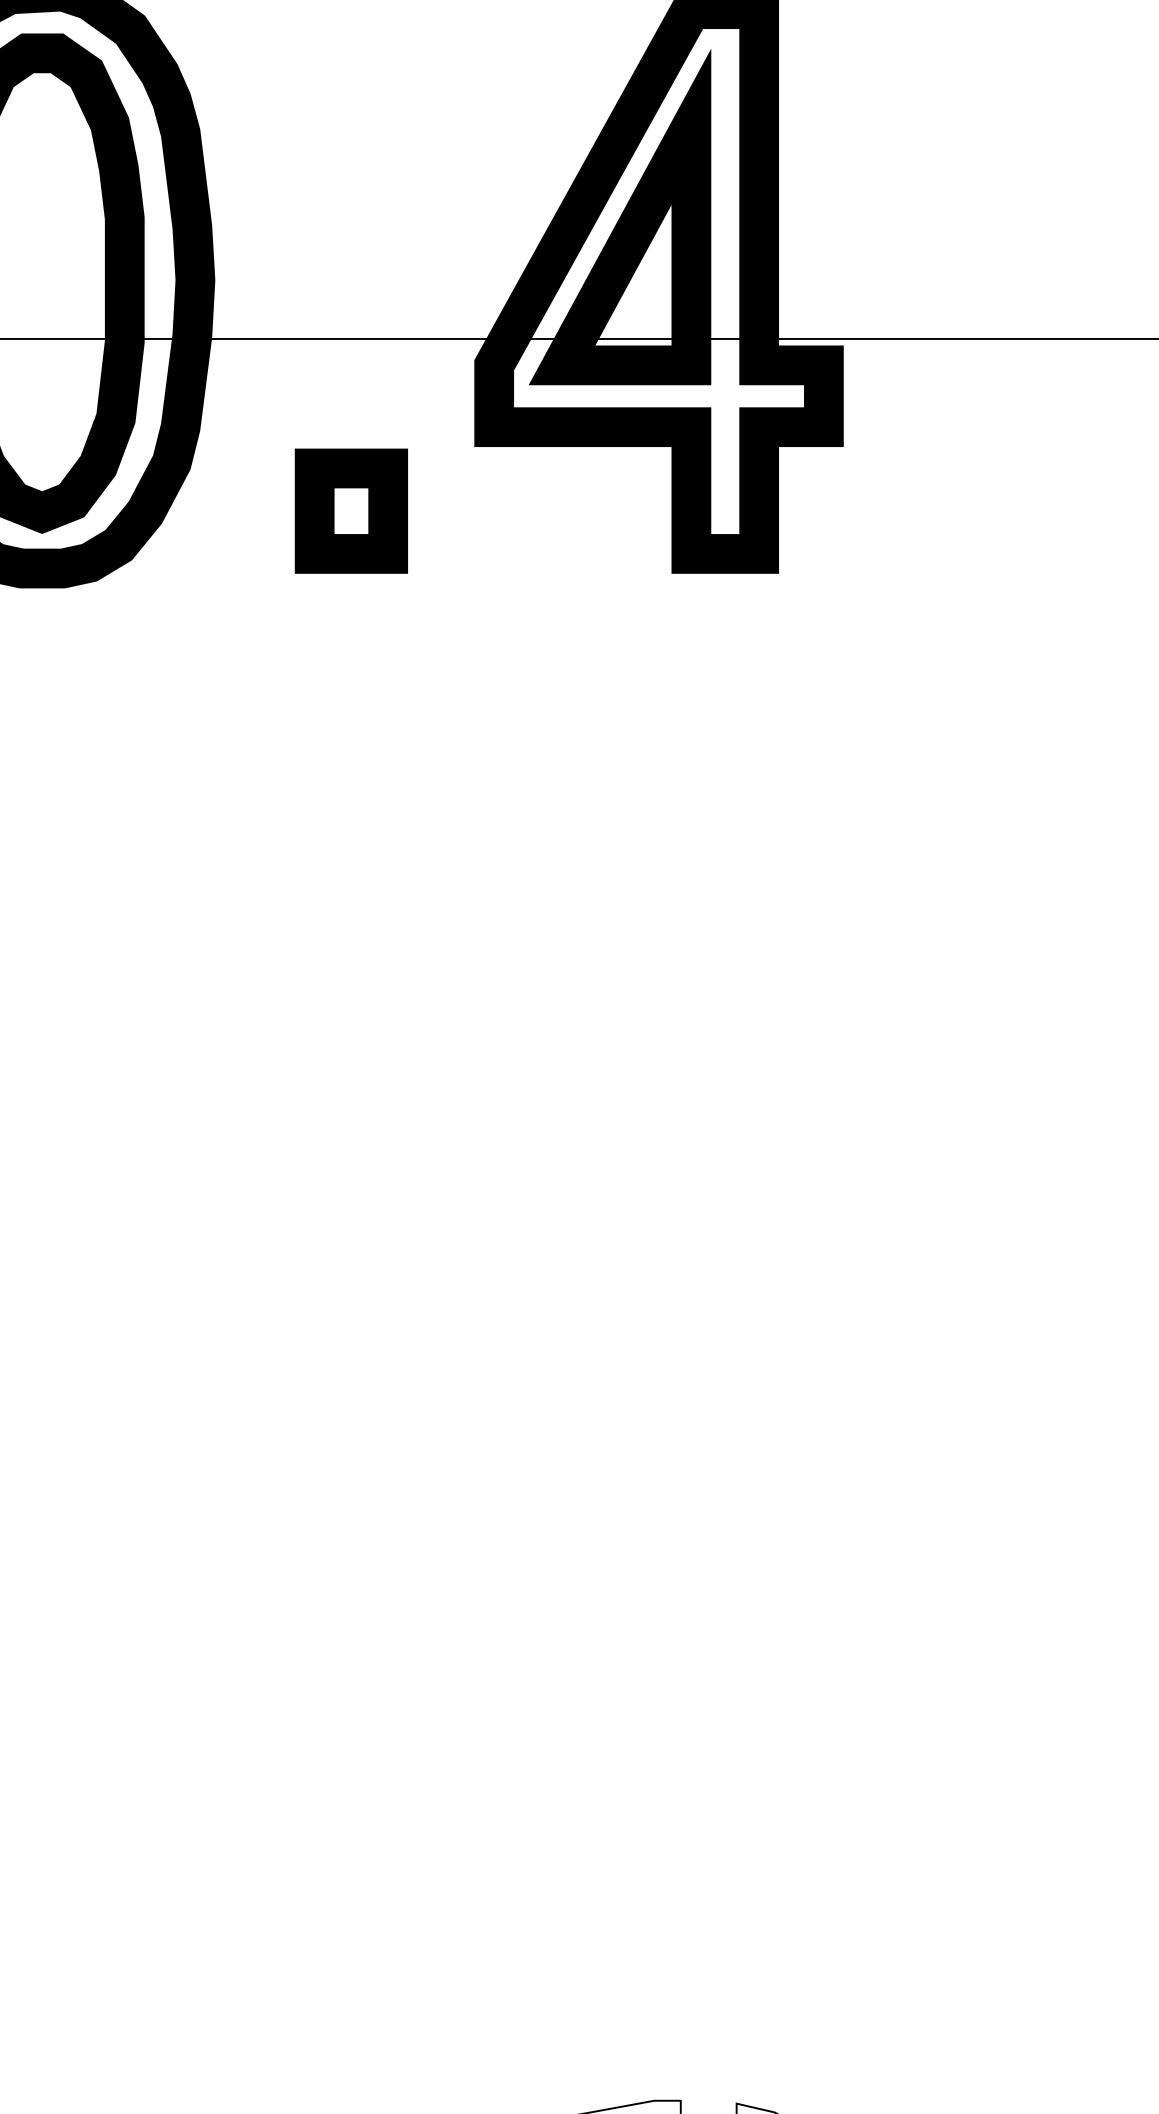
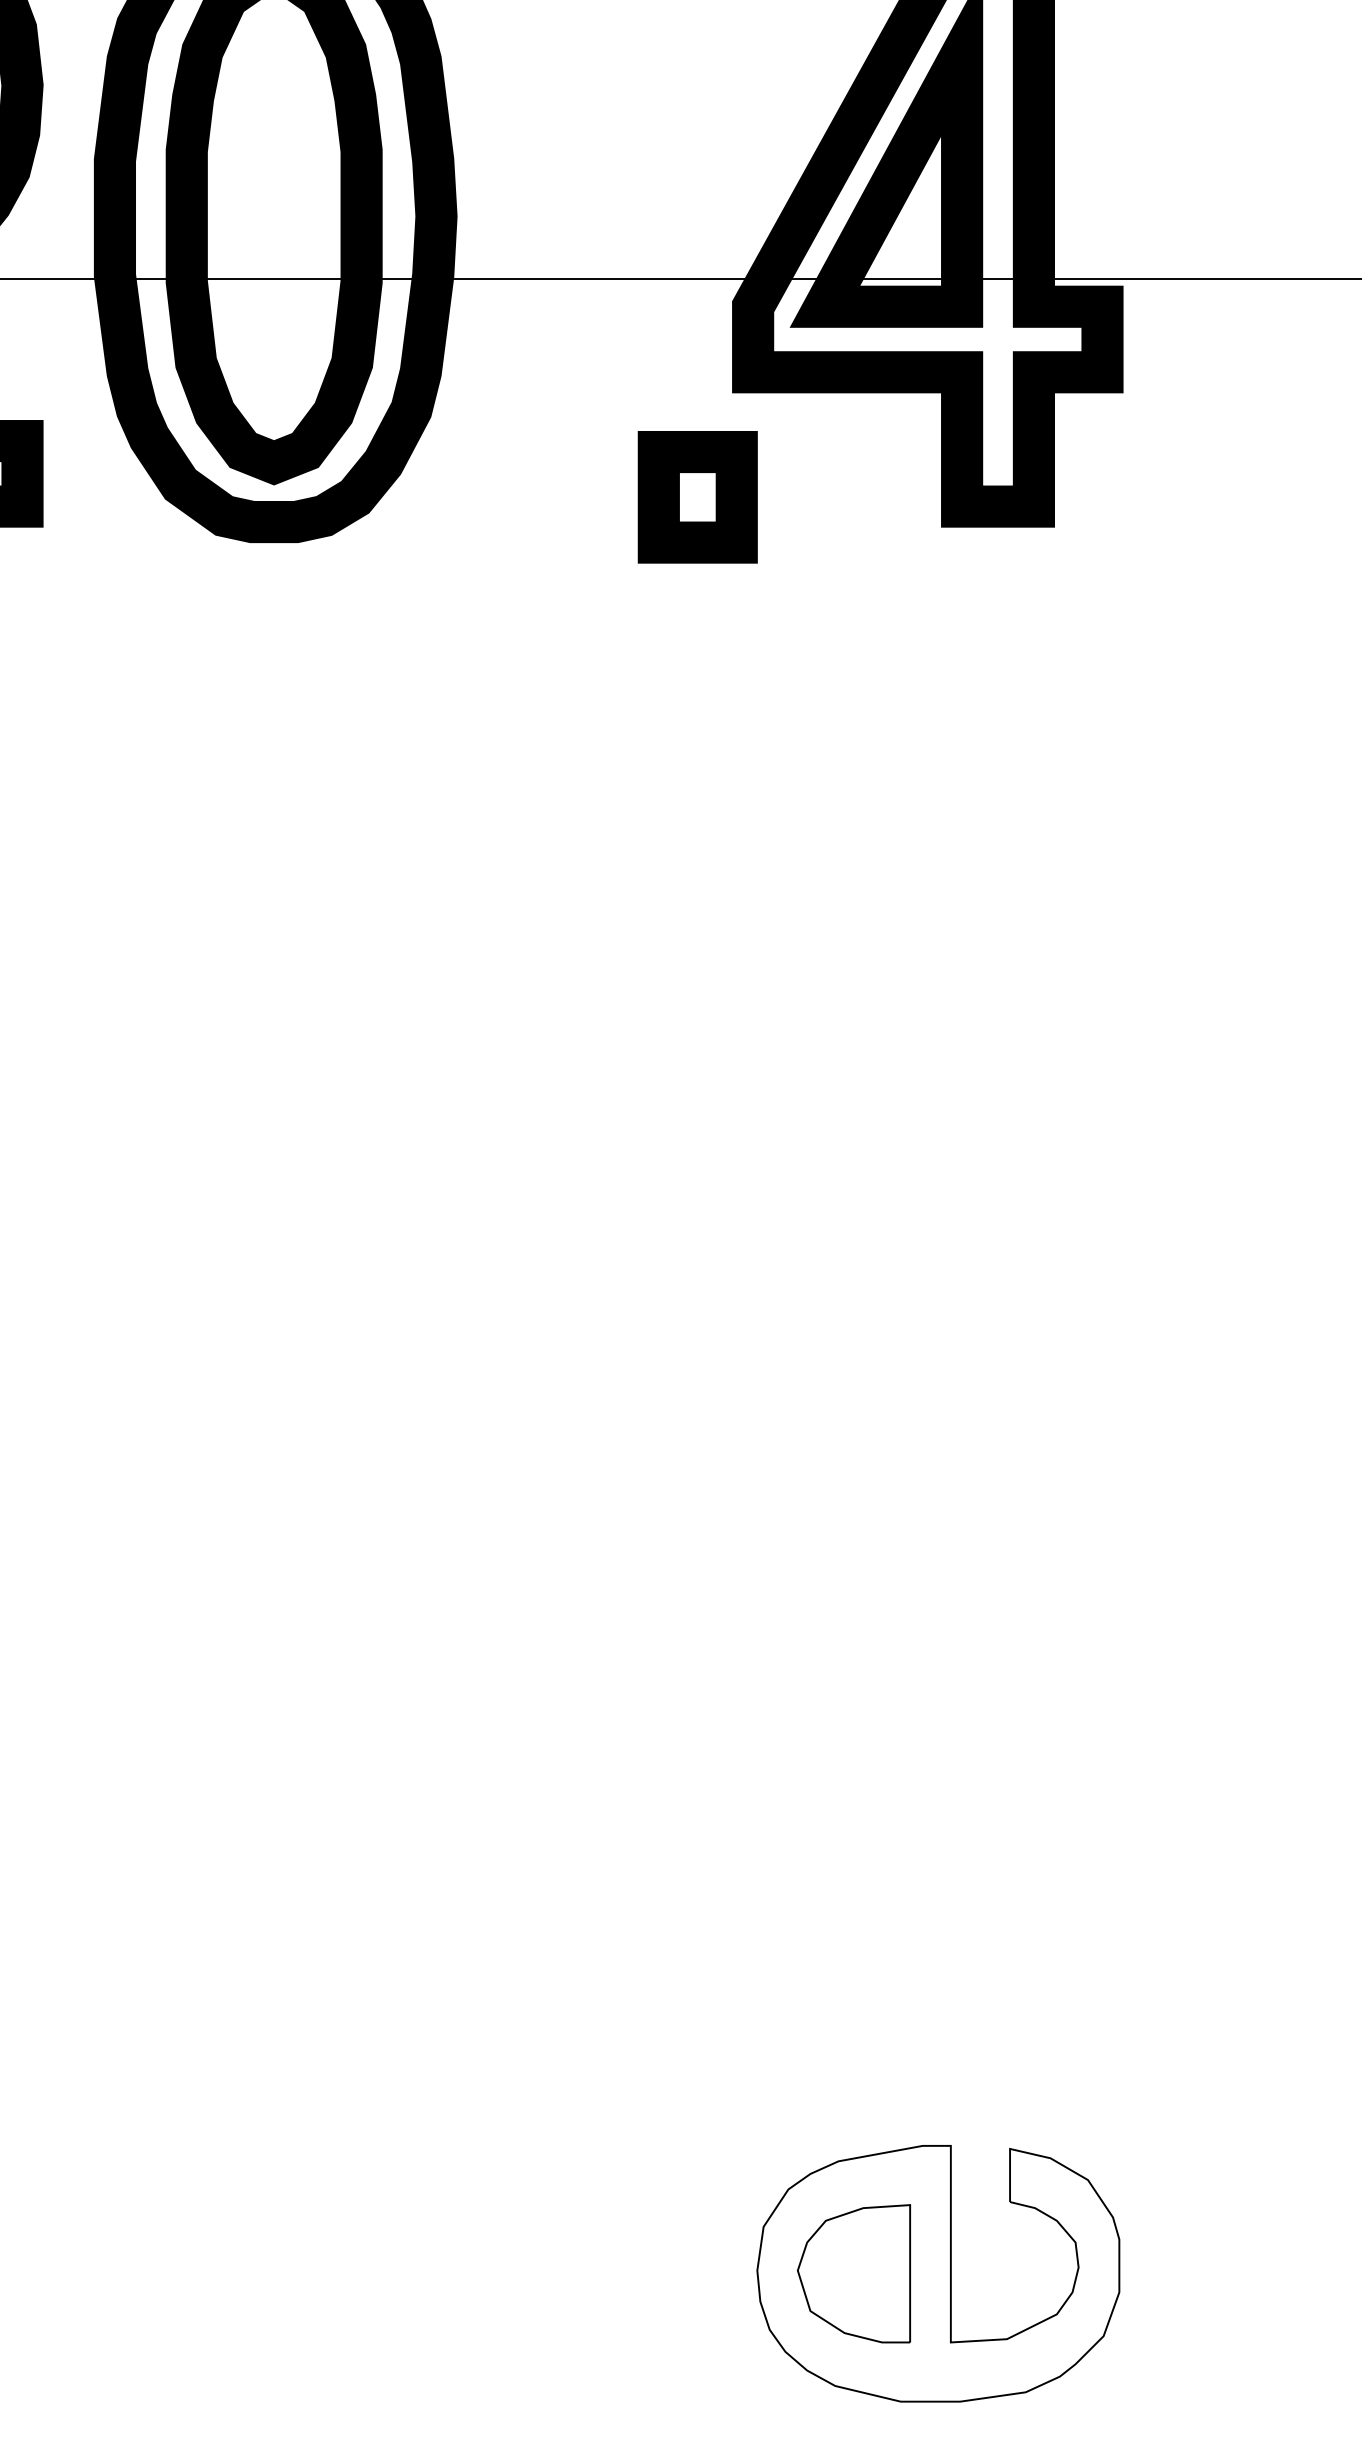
part: (351, 511) -> (697, 497), moved

